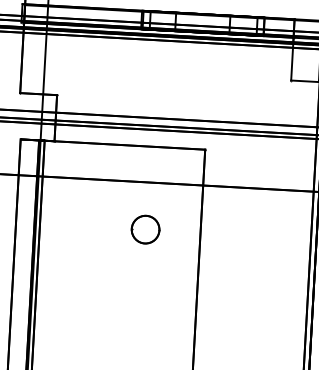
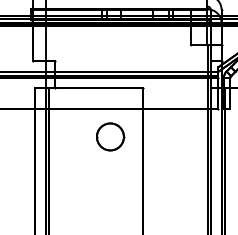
circle: (145, 228) -> (110, 136), size x1.67

